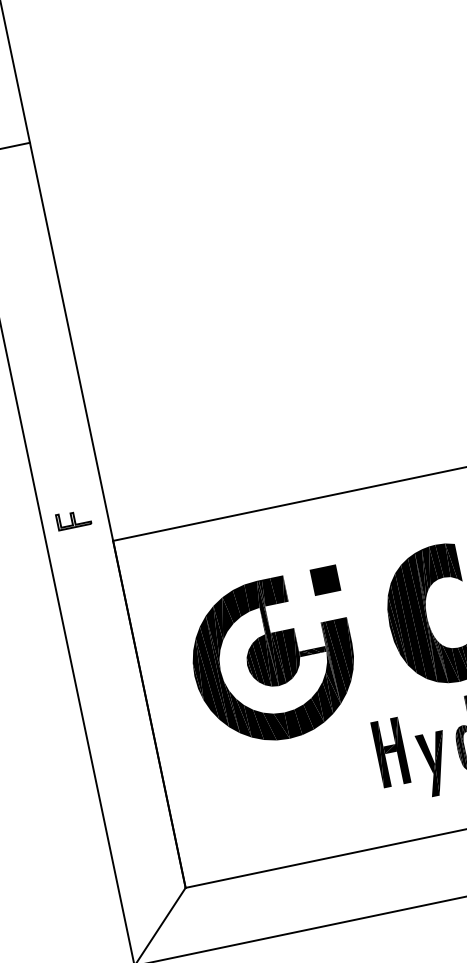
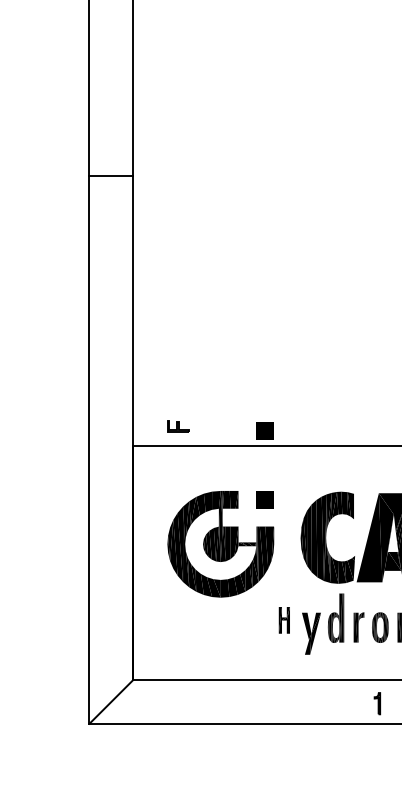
part: (302, 477) -> (264, 430), added
part: (73, 519) -> (178, 426), moved
part: (391, 752) -> (284, 620), size x0.6

